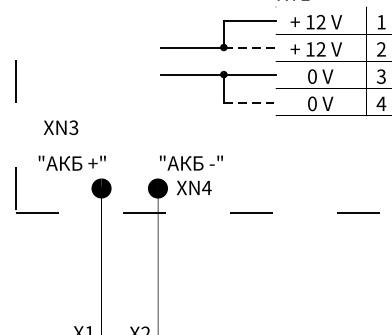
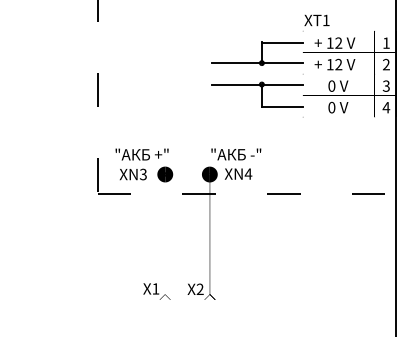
line: (249, 47) -> (282, 63), dashed -> solid
line: (249, 102) -> (282, 106), dashed -> solid
text: (60, 127) -> (132, 174), moved

